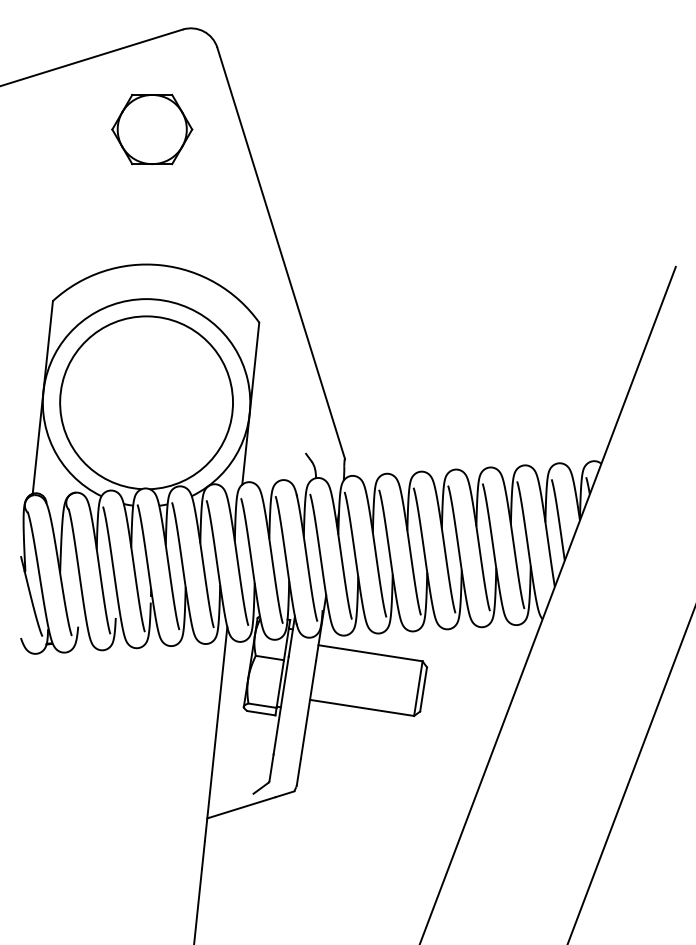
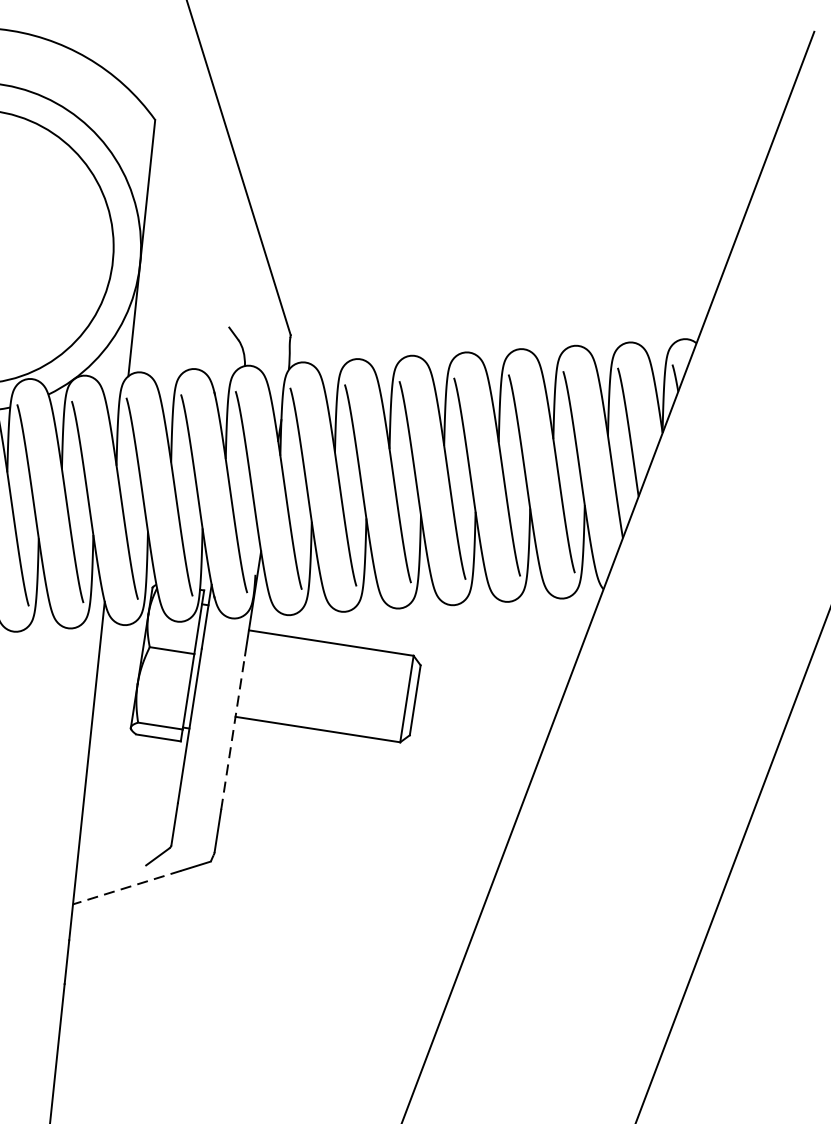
line: (308, 709) -> (233, 732), solid -> dashed
line: (241, 807) -> (127, 887), solid -> dashed

